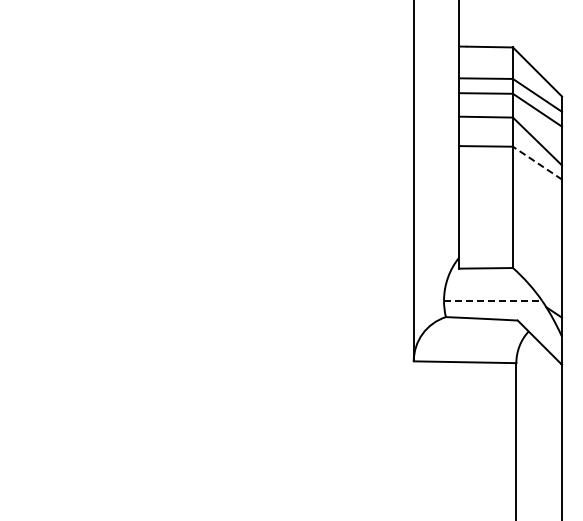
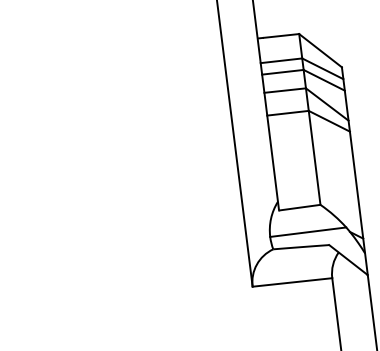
line: (537, 163) -> (329, 121), dashed -> solid
line: (493, 300) -> (308, 231), dashed -> solid

